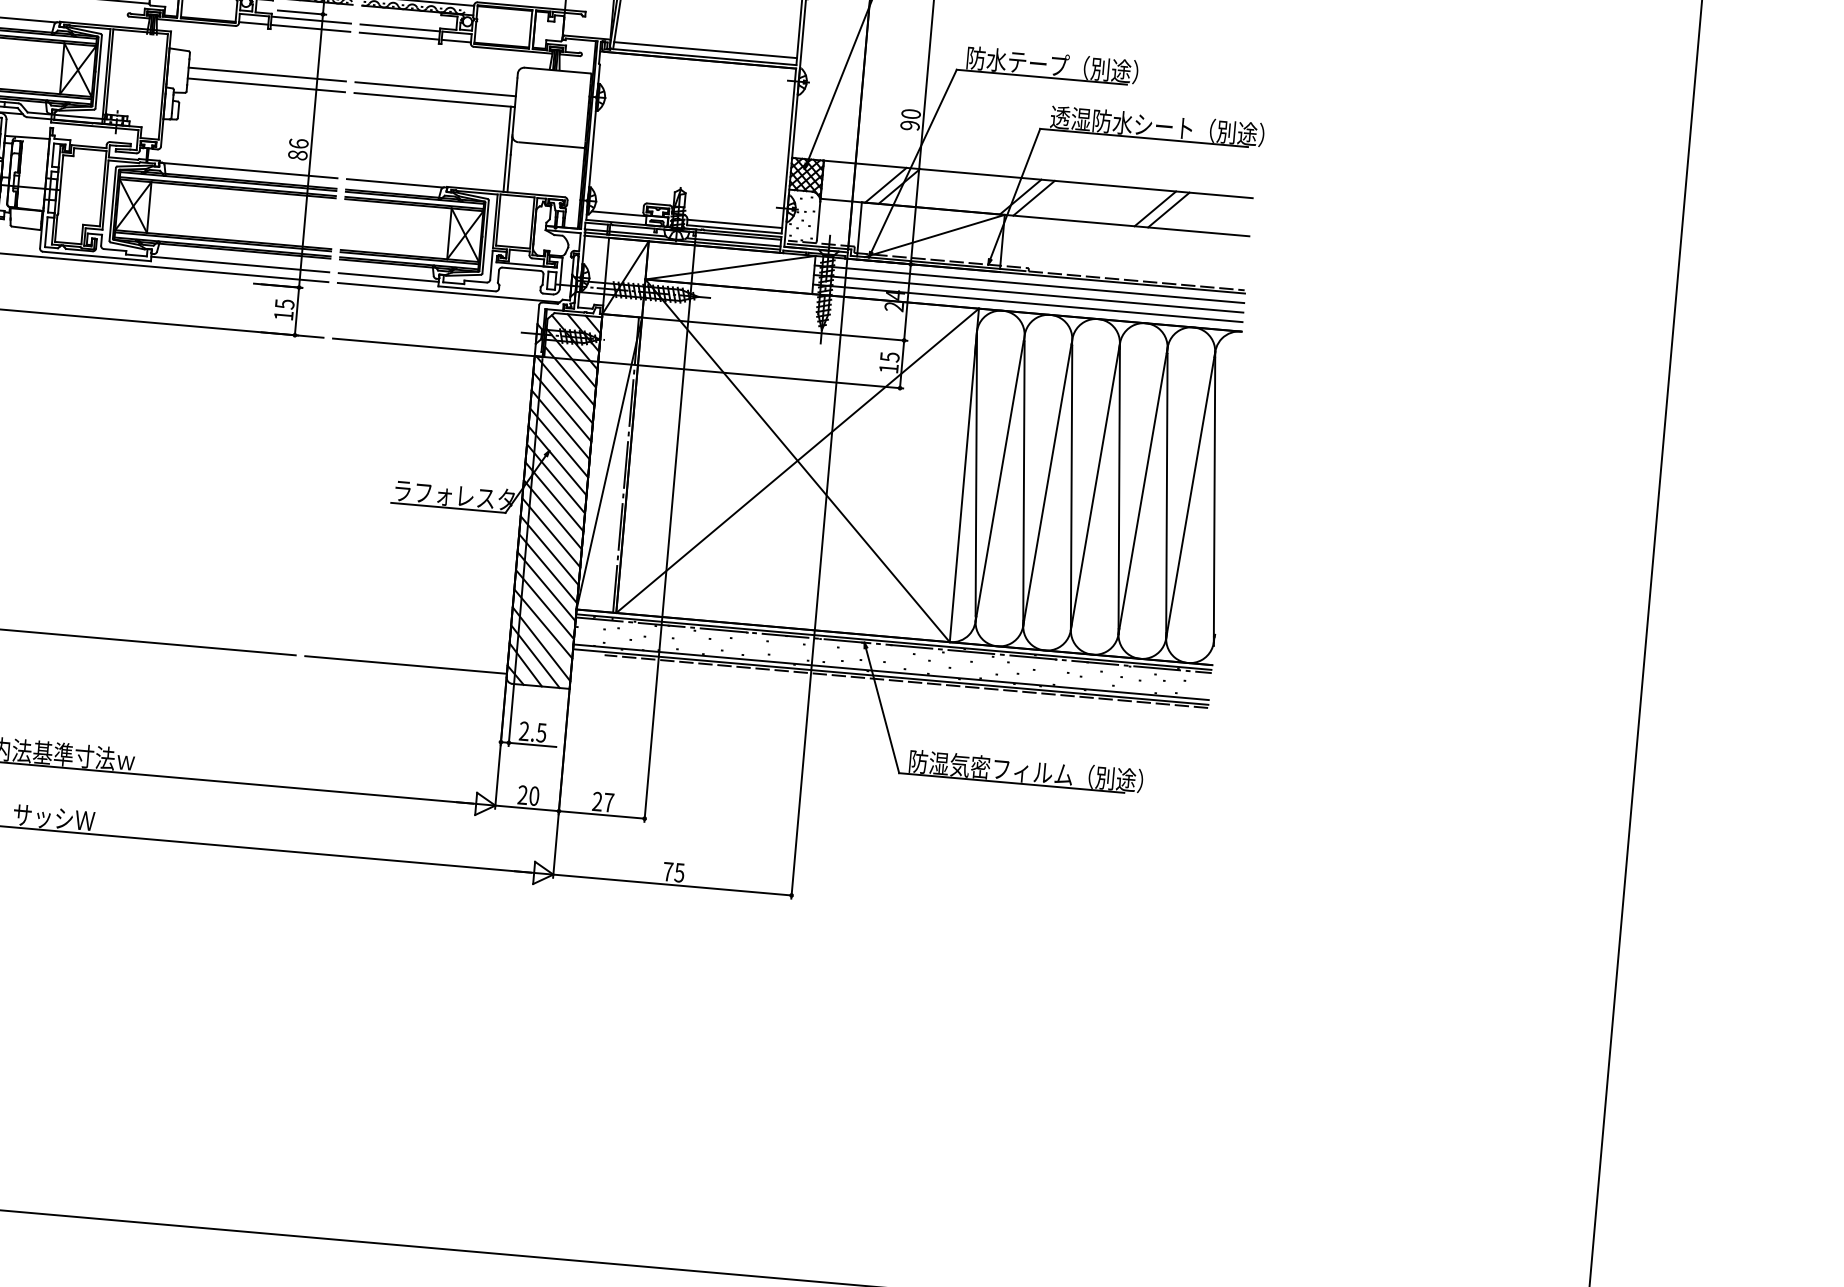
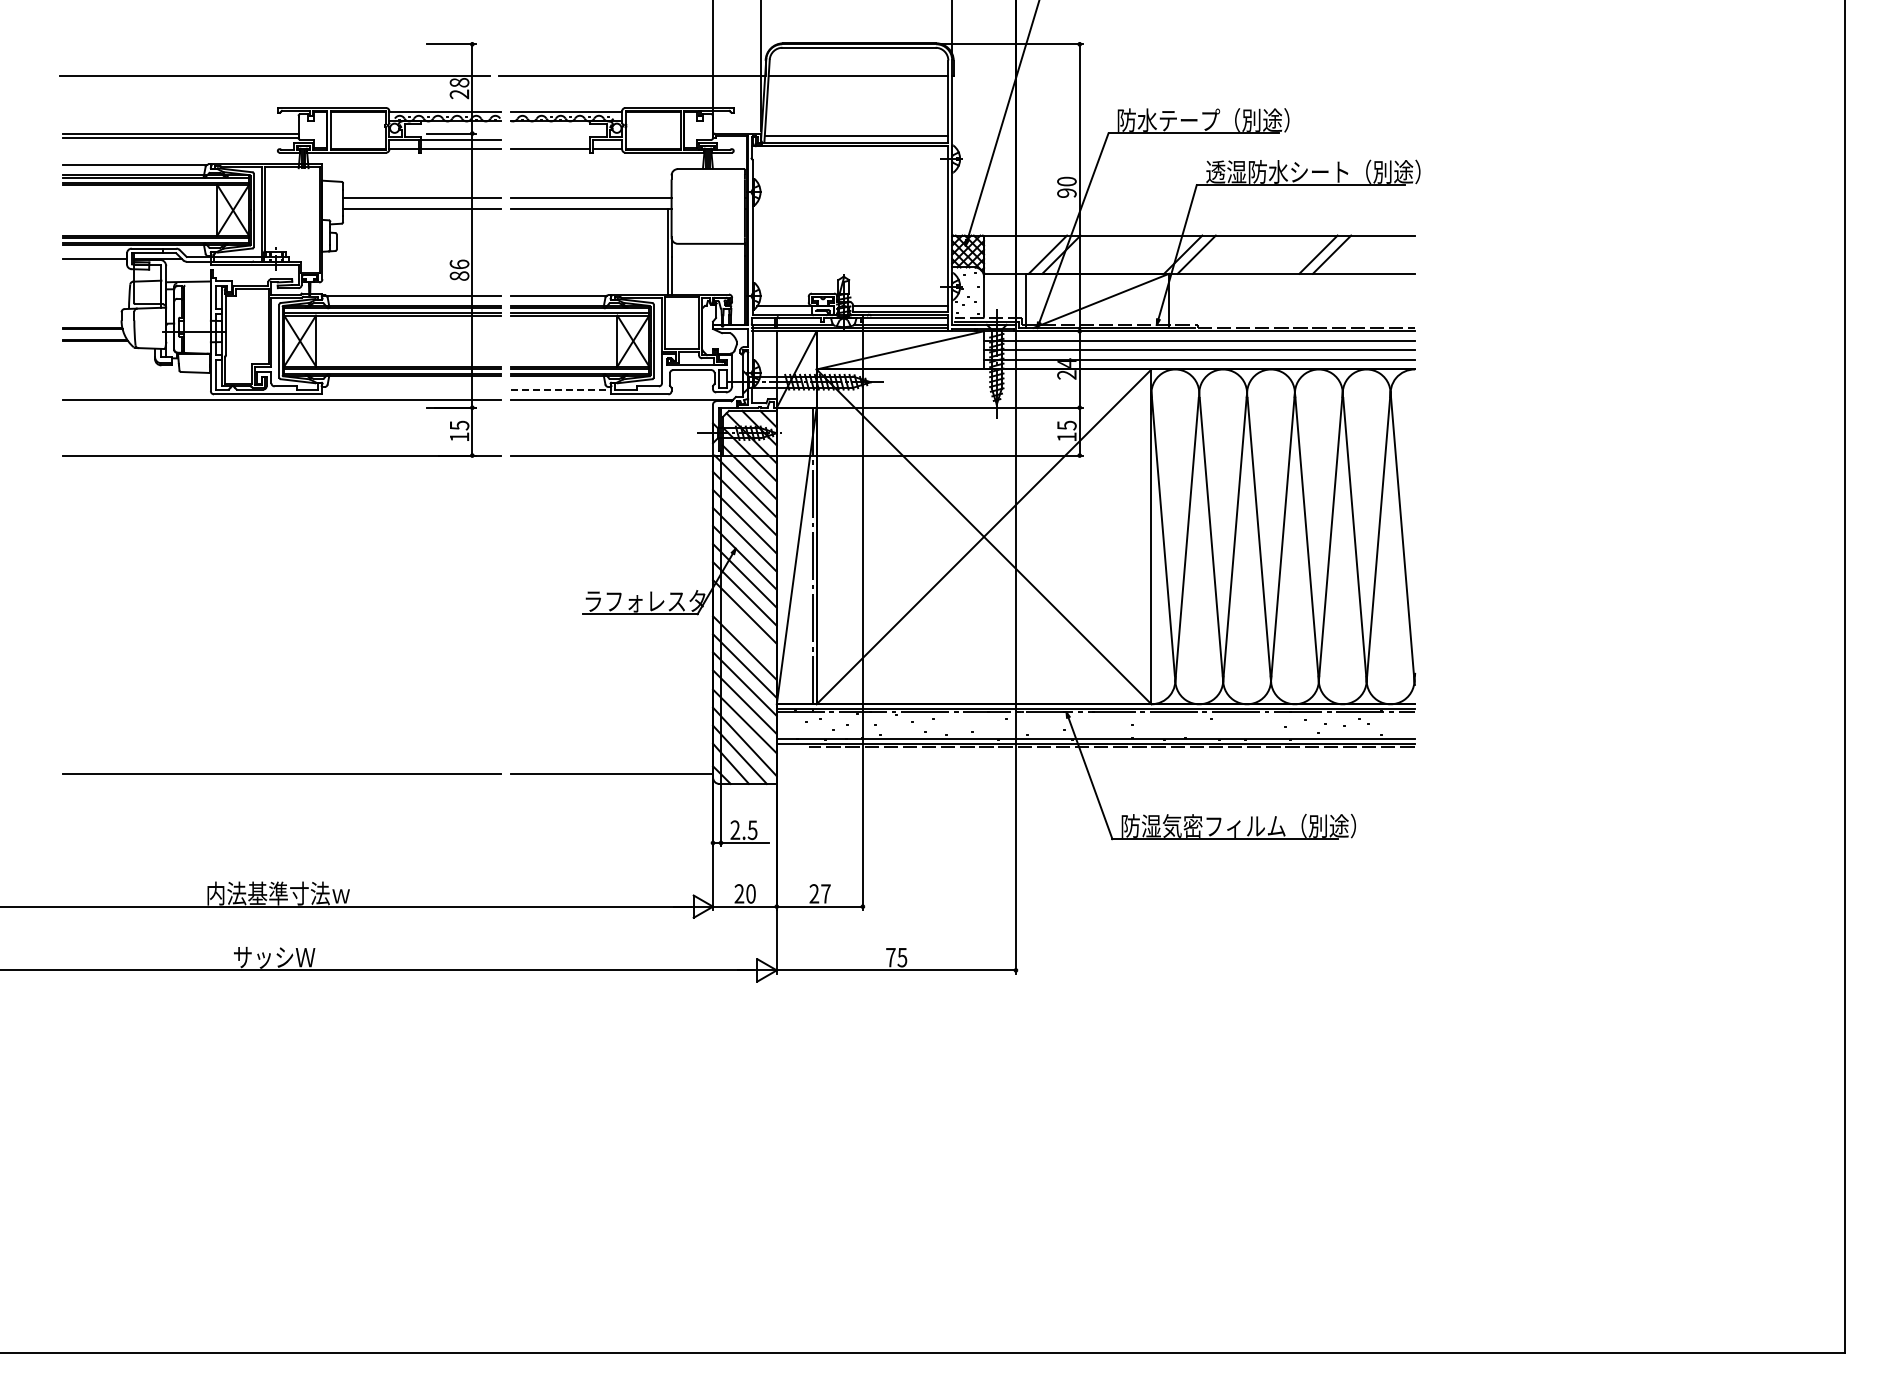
line: (400, 28) -> (550, 140), removed
line: (240, 264) -> (411, 389), removed
line: (389, 277) -> (561, 389), solid -> dashed
line: (550, 532) -> (744, 629), removed

